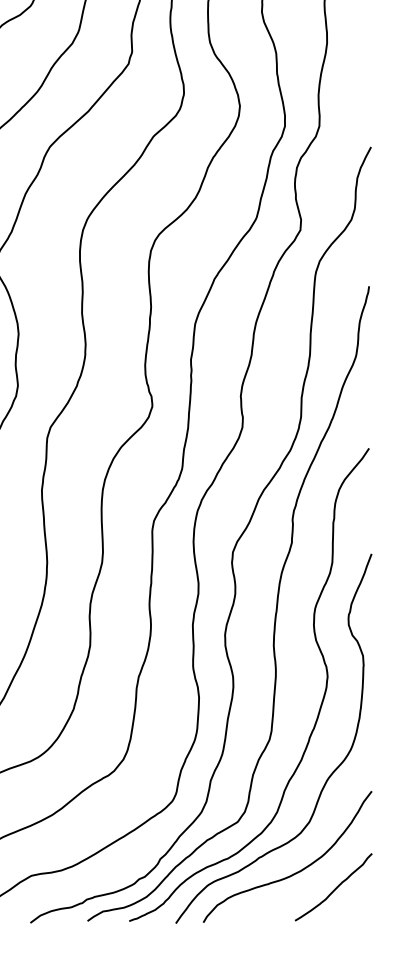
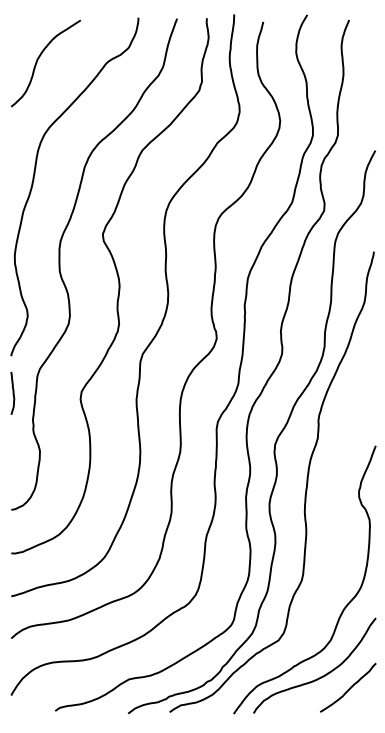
curve: (318, 707) -> (337, 557), removed

